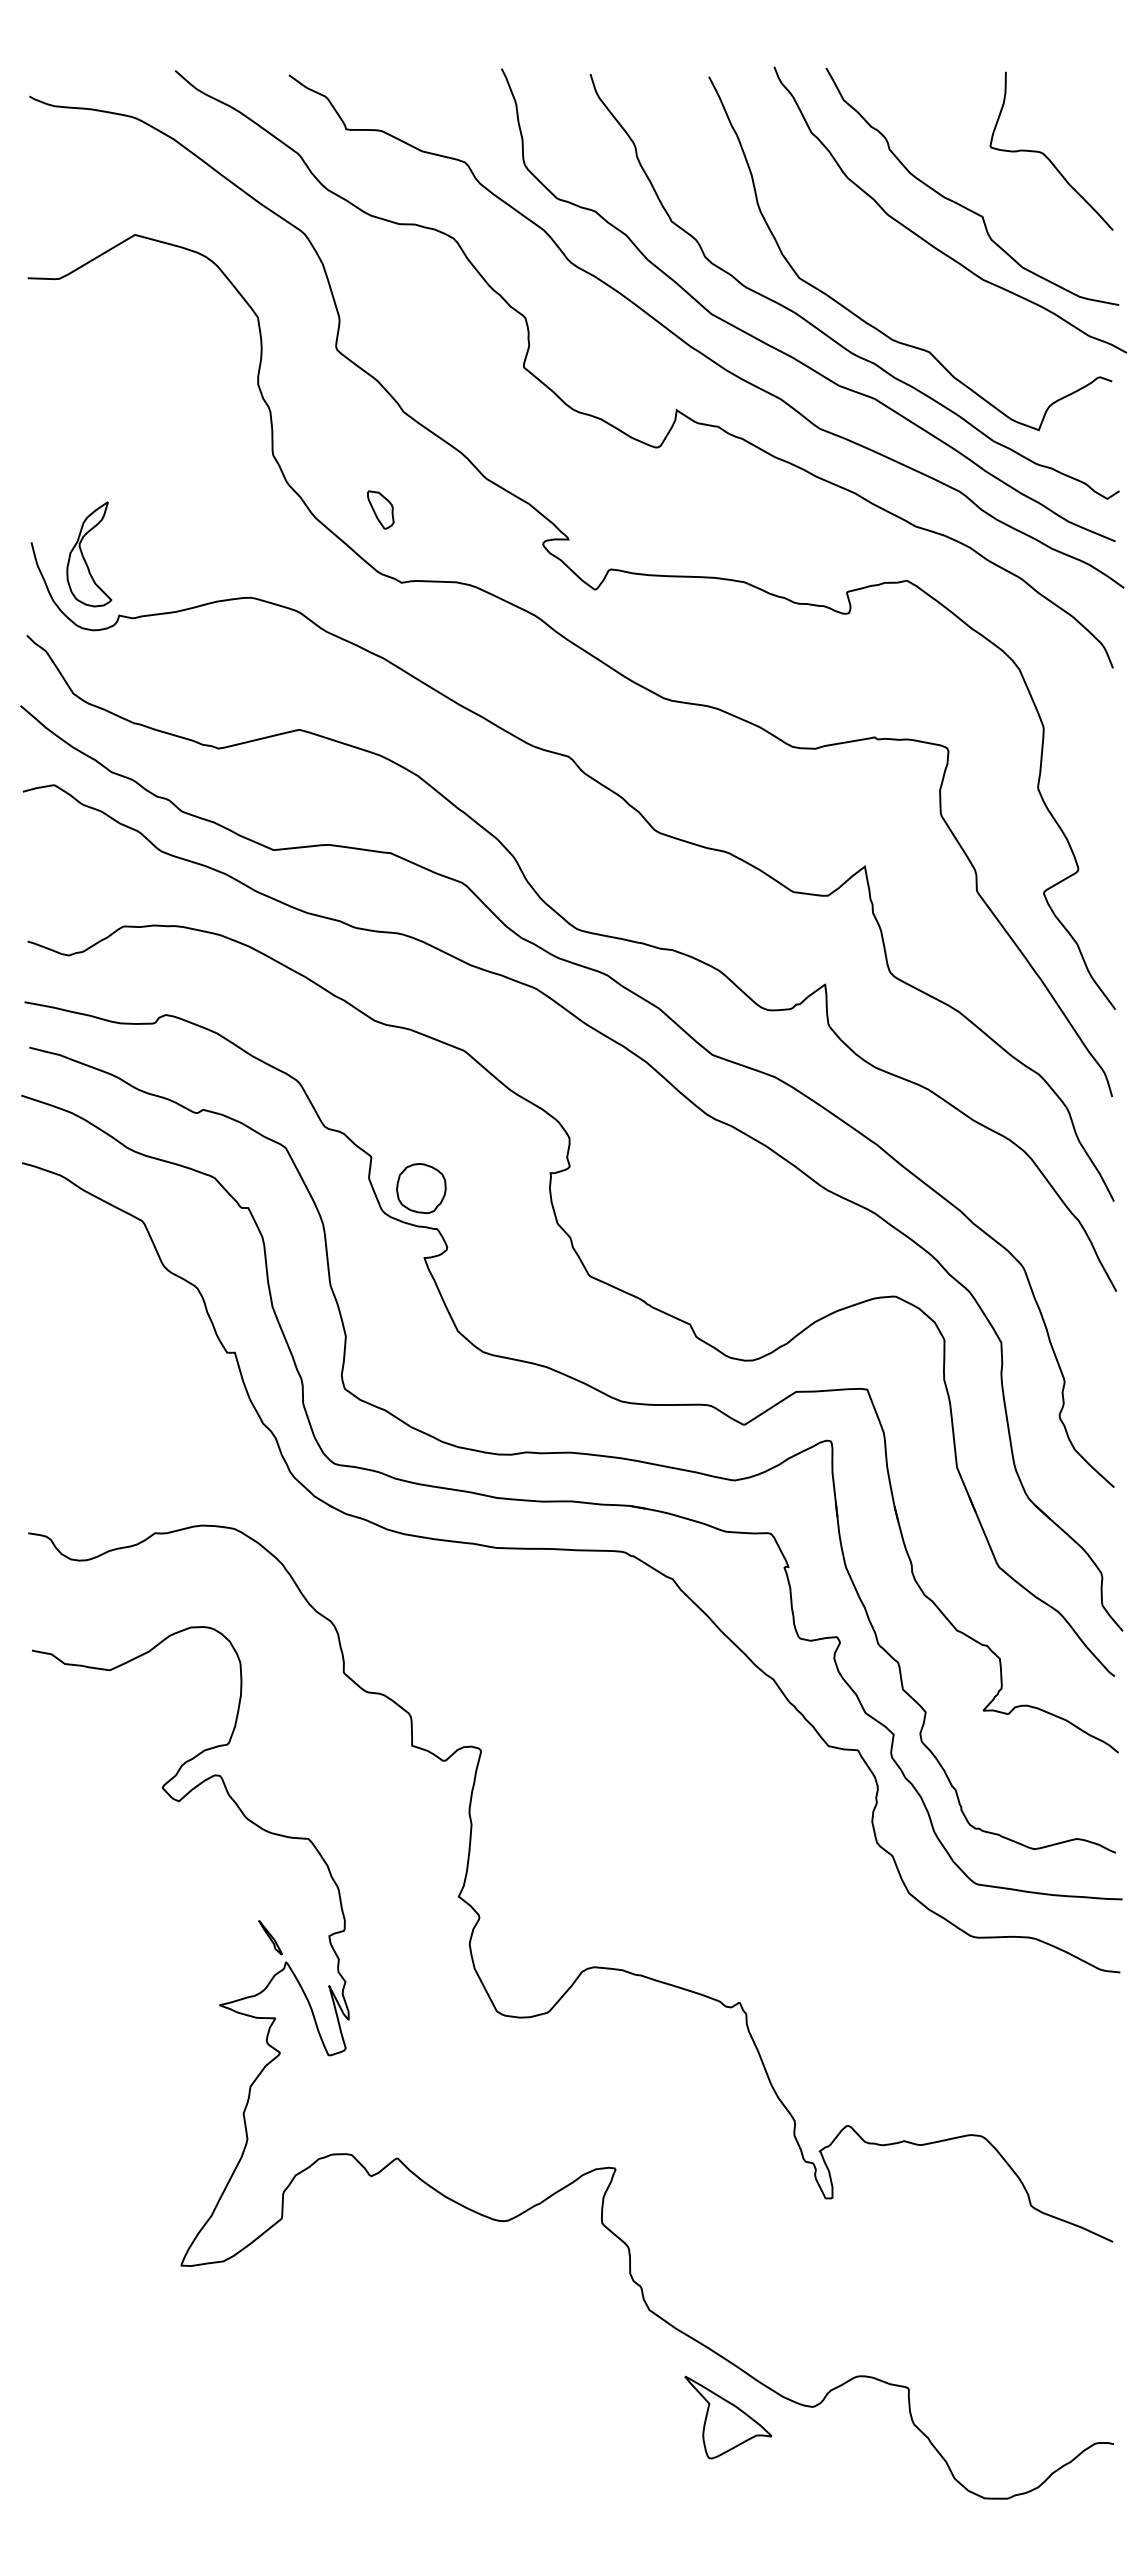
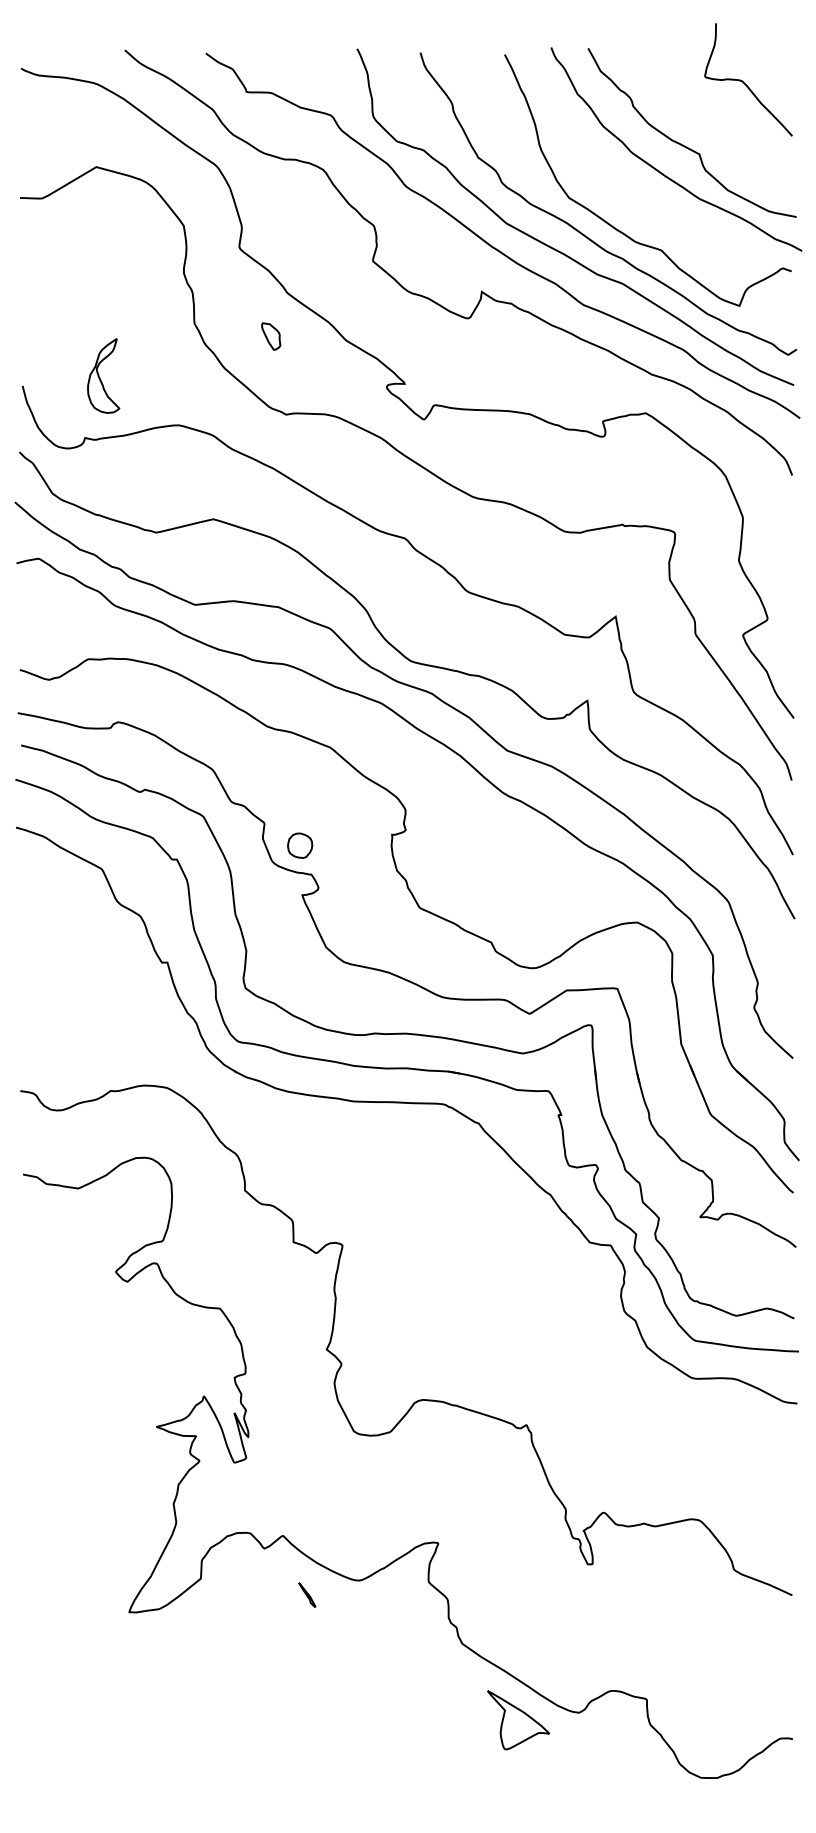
curve: (1046, 155) -> (744, 82), moved
part: (380, 509) -> (271, 336), moved
part: (89, 554) -> (103, 376), moved
part: (421, 1188) -> (300, 845), size x0.7
part: (270, 1937) -> (307, 1595), moved

